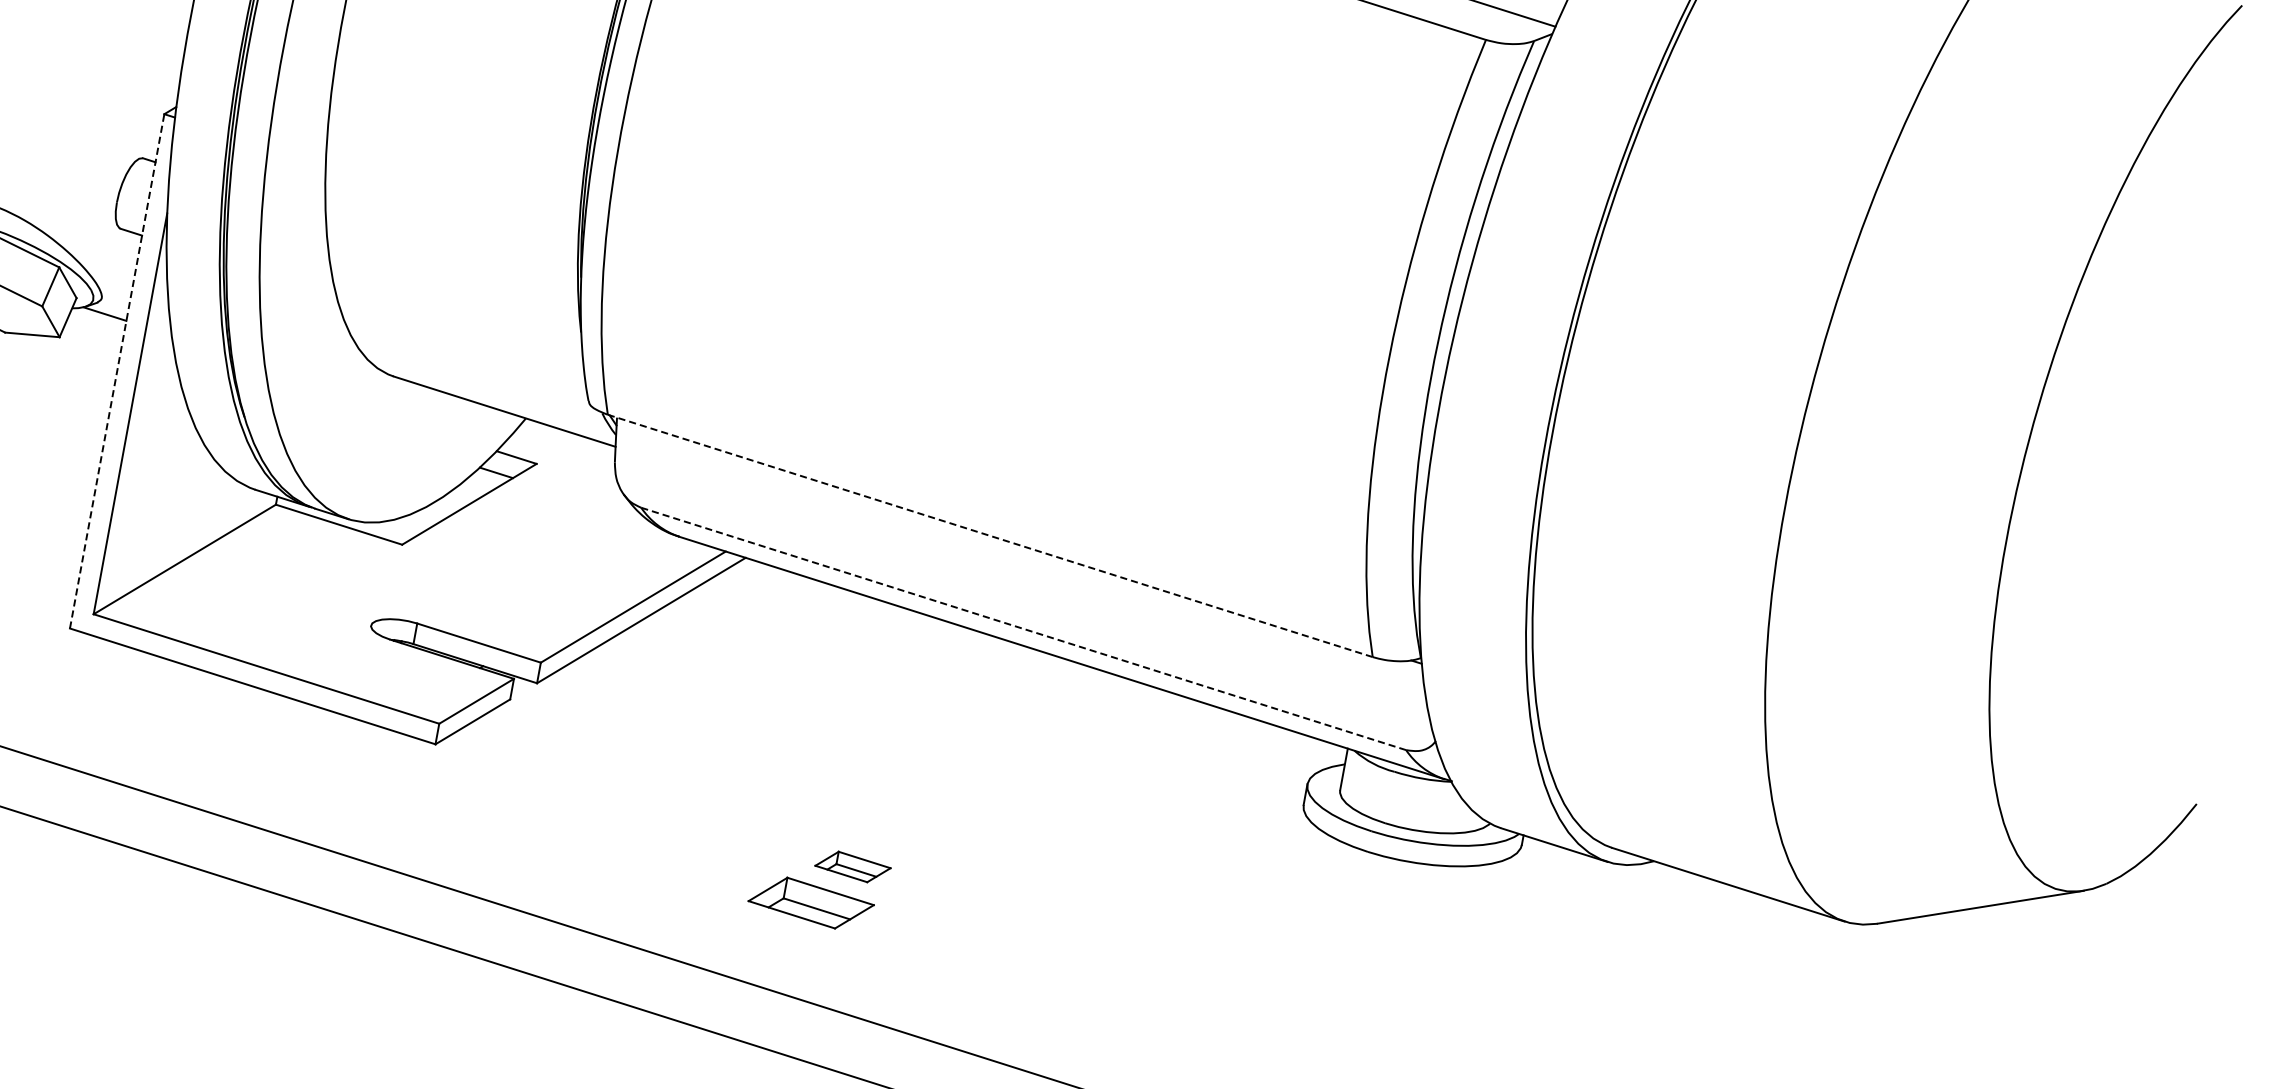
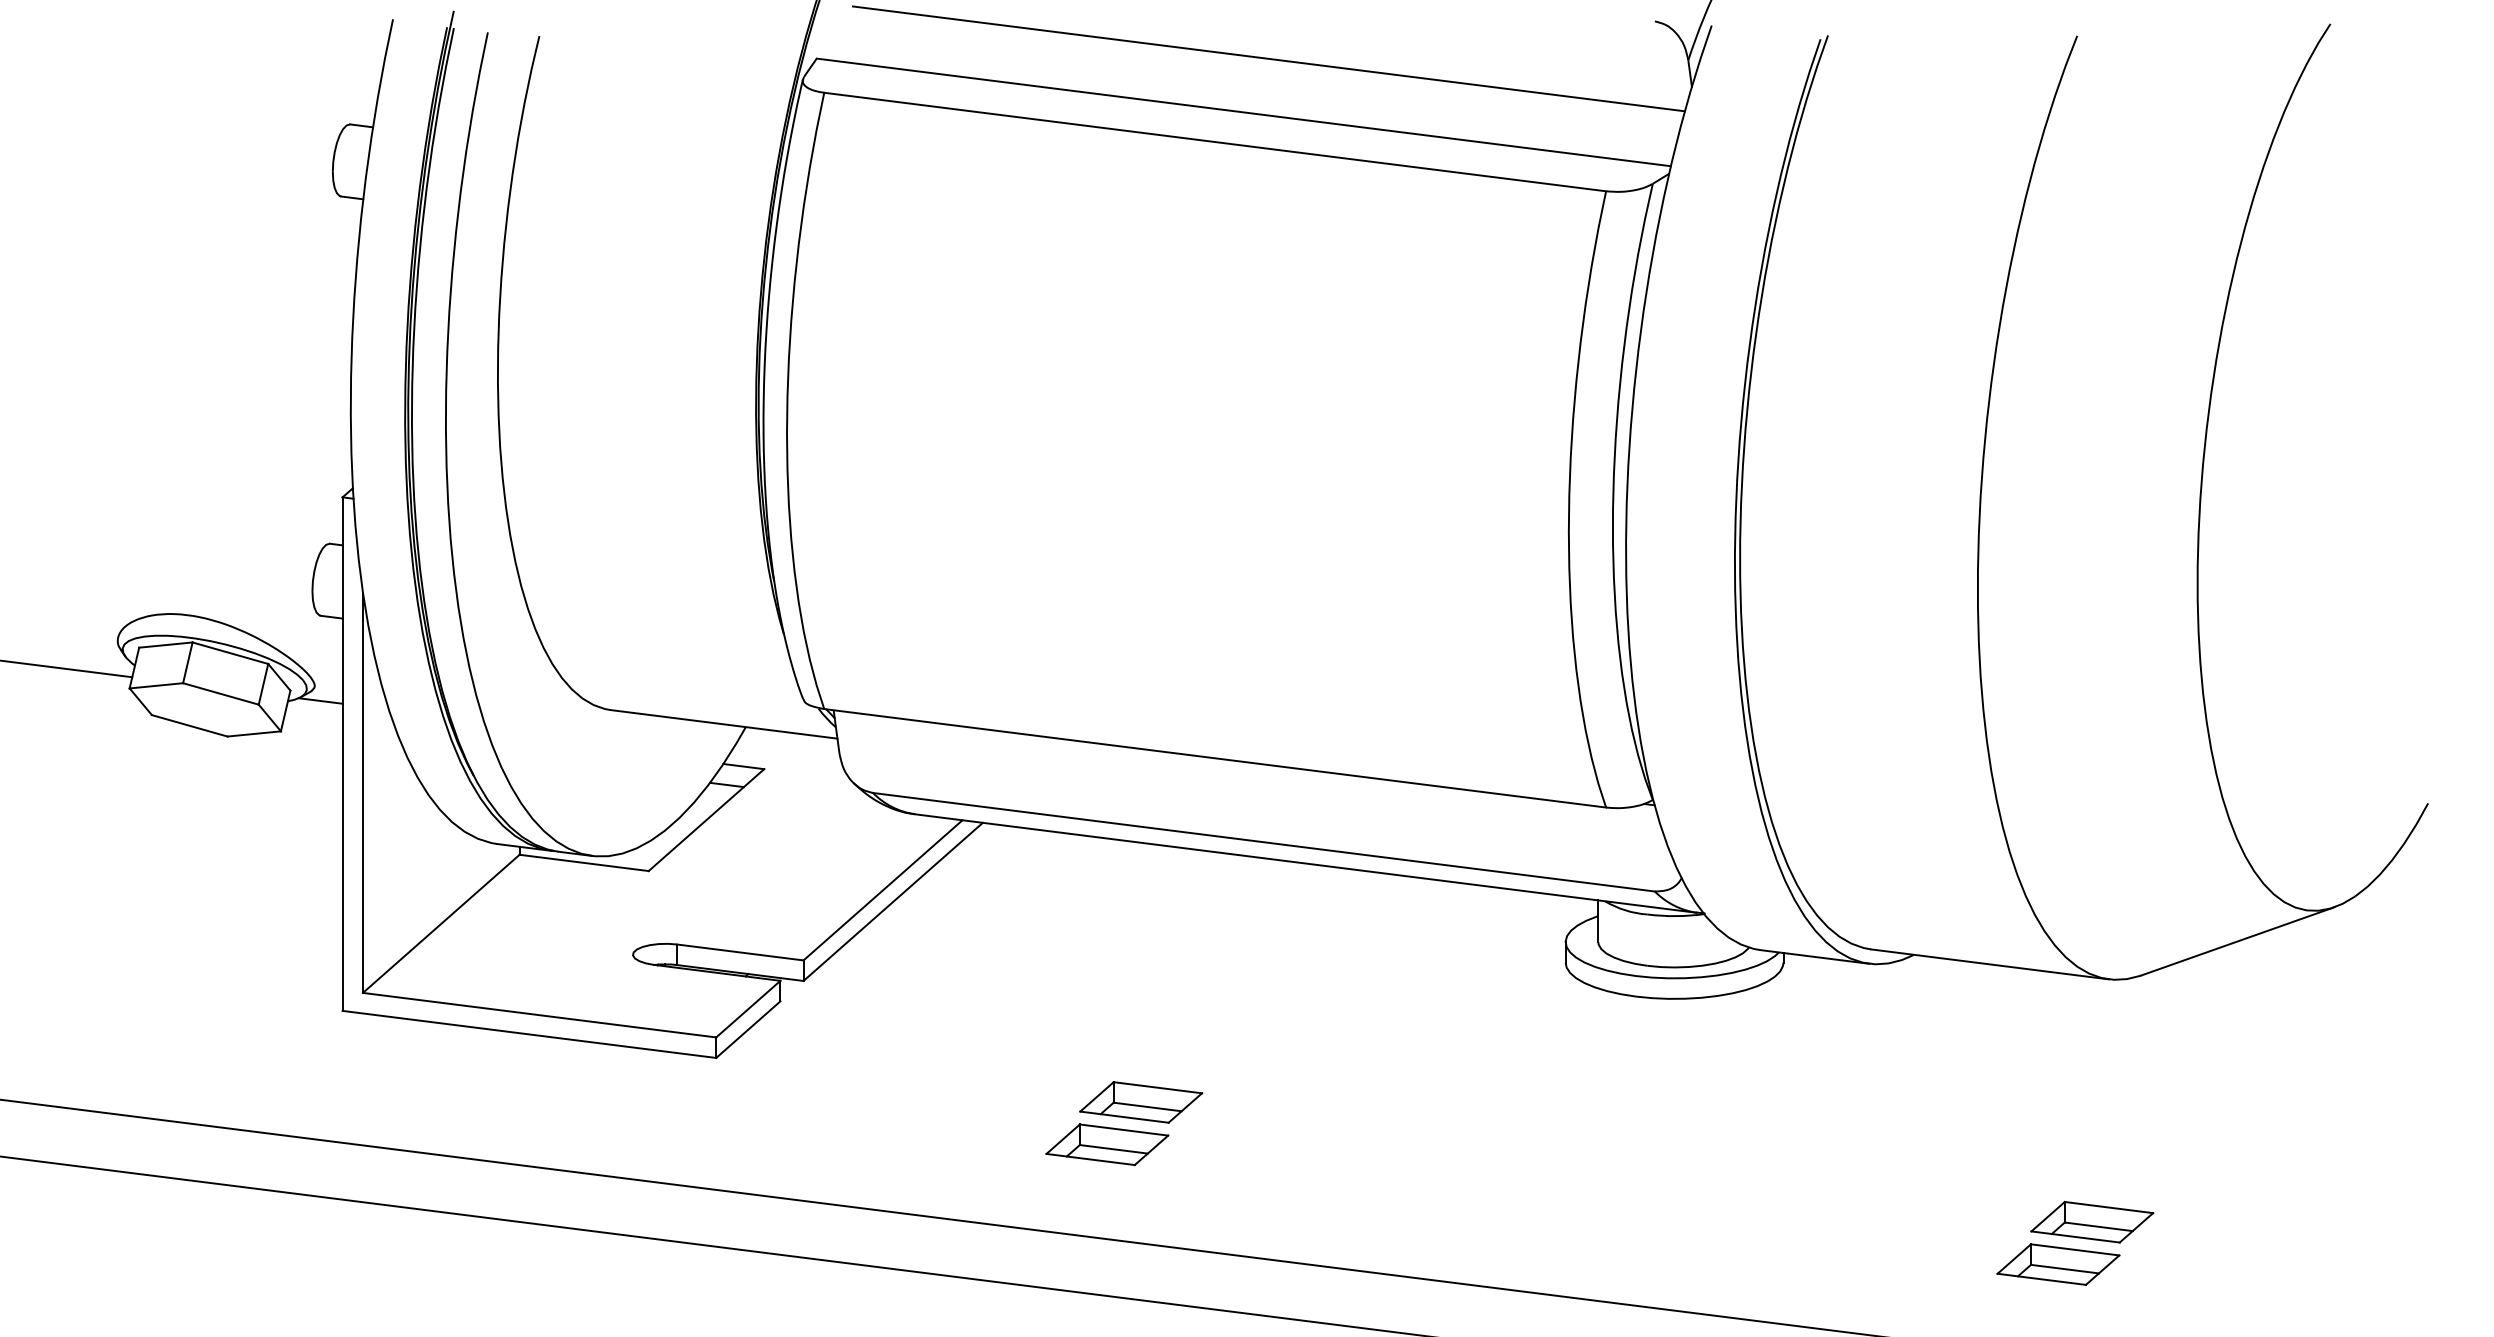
line: (117, 371) -> (342, 754), dashed -> solid
line: (990, 536) -> (1215, 758), dashed -> solid
line: (1024, 629) -> (1264, 842), dashed -> solid
part: (853, 867) -> (1141, 1102), size x1.67

